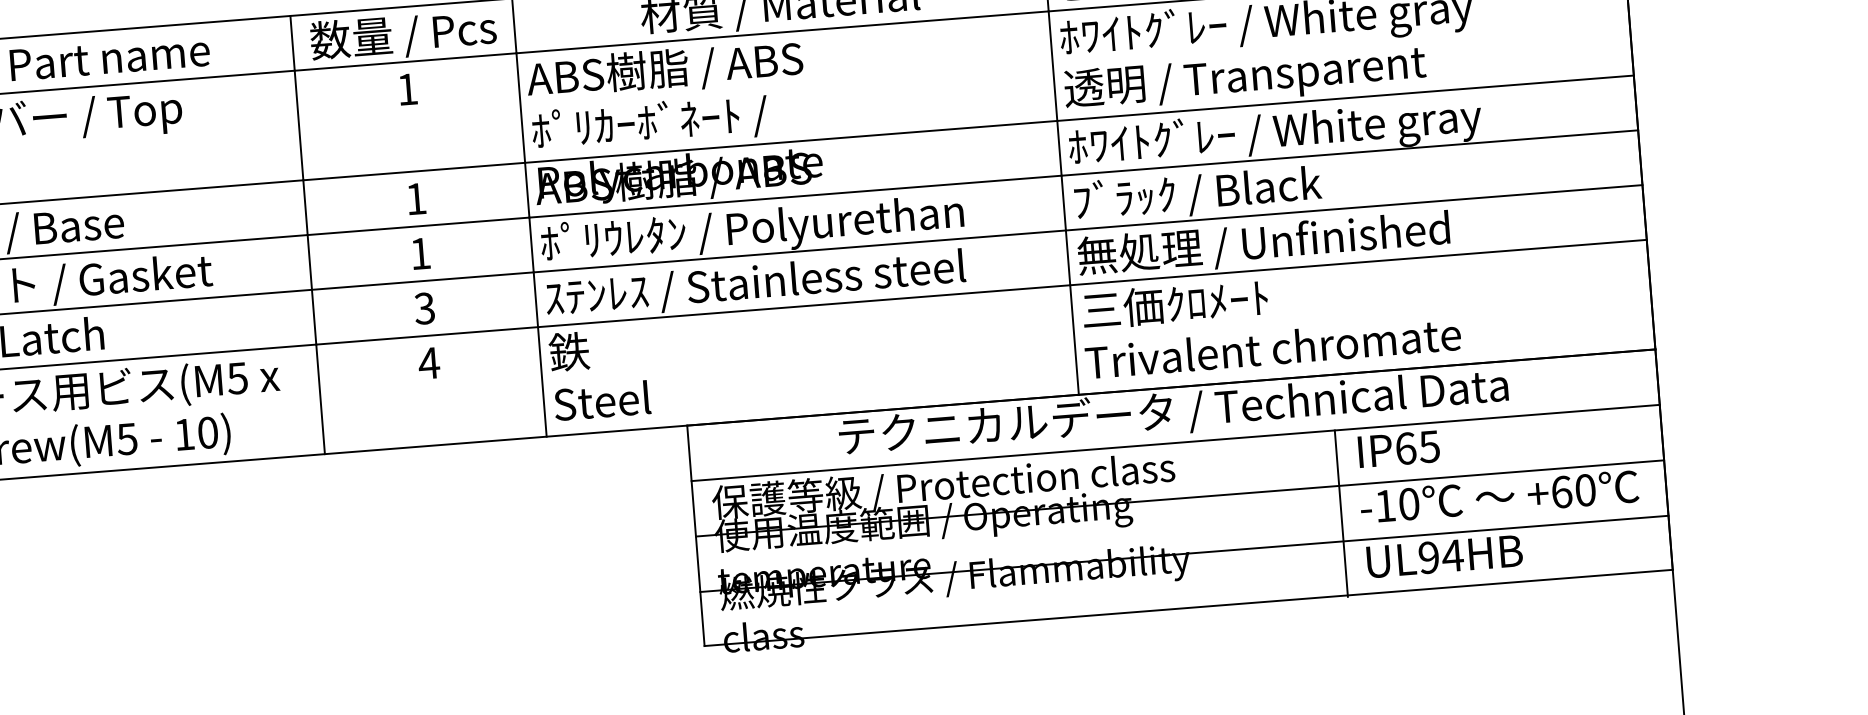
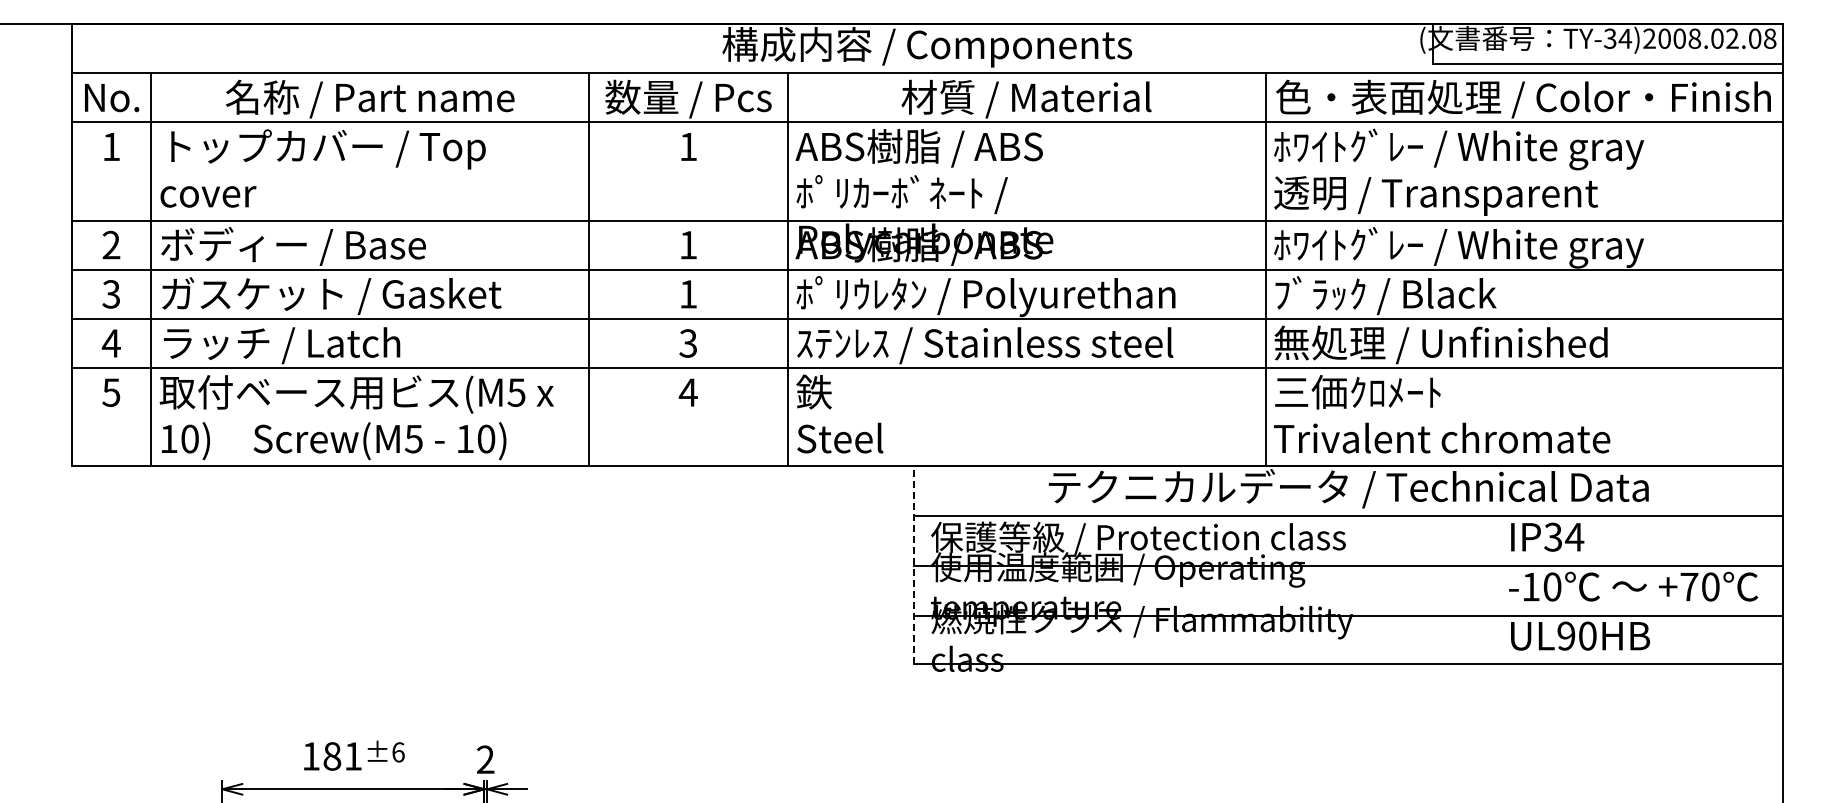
text: (1418, 446) -> (1564, 536), IP65 -> IP34
text: (1561, 491) -> (1689, 586), +60 -> +70
line: (1341, 513) -> (1491, 590), removed
line: (696, 536) -> (914, 565), solid -> dashed
text: (1452, 555) -> (1587, 635), UL94HB -> UL90HB

